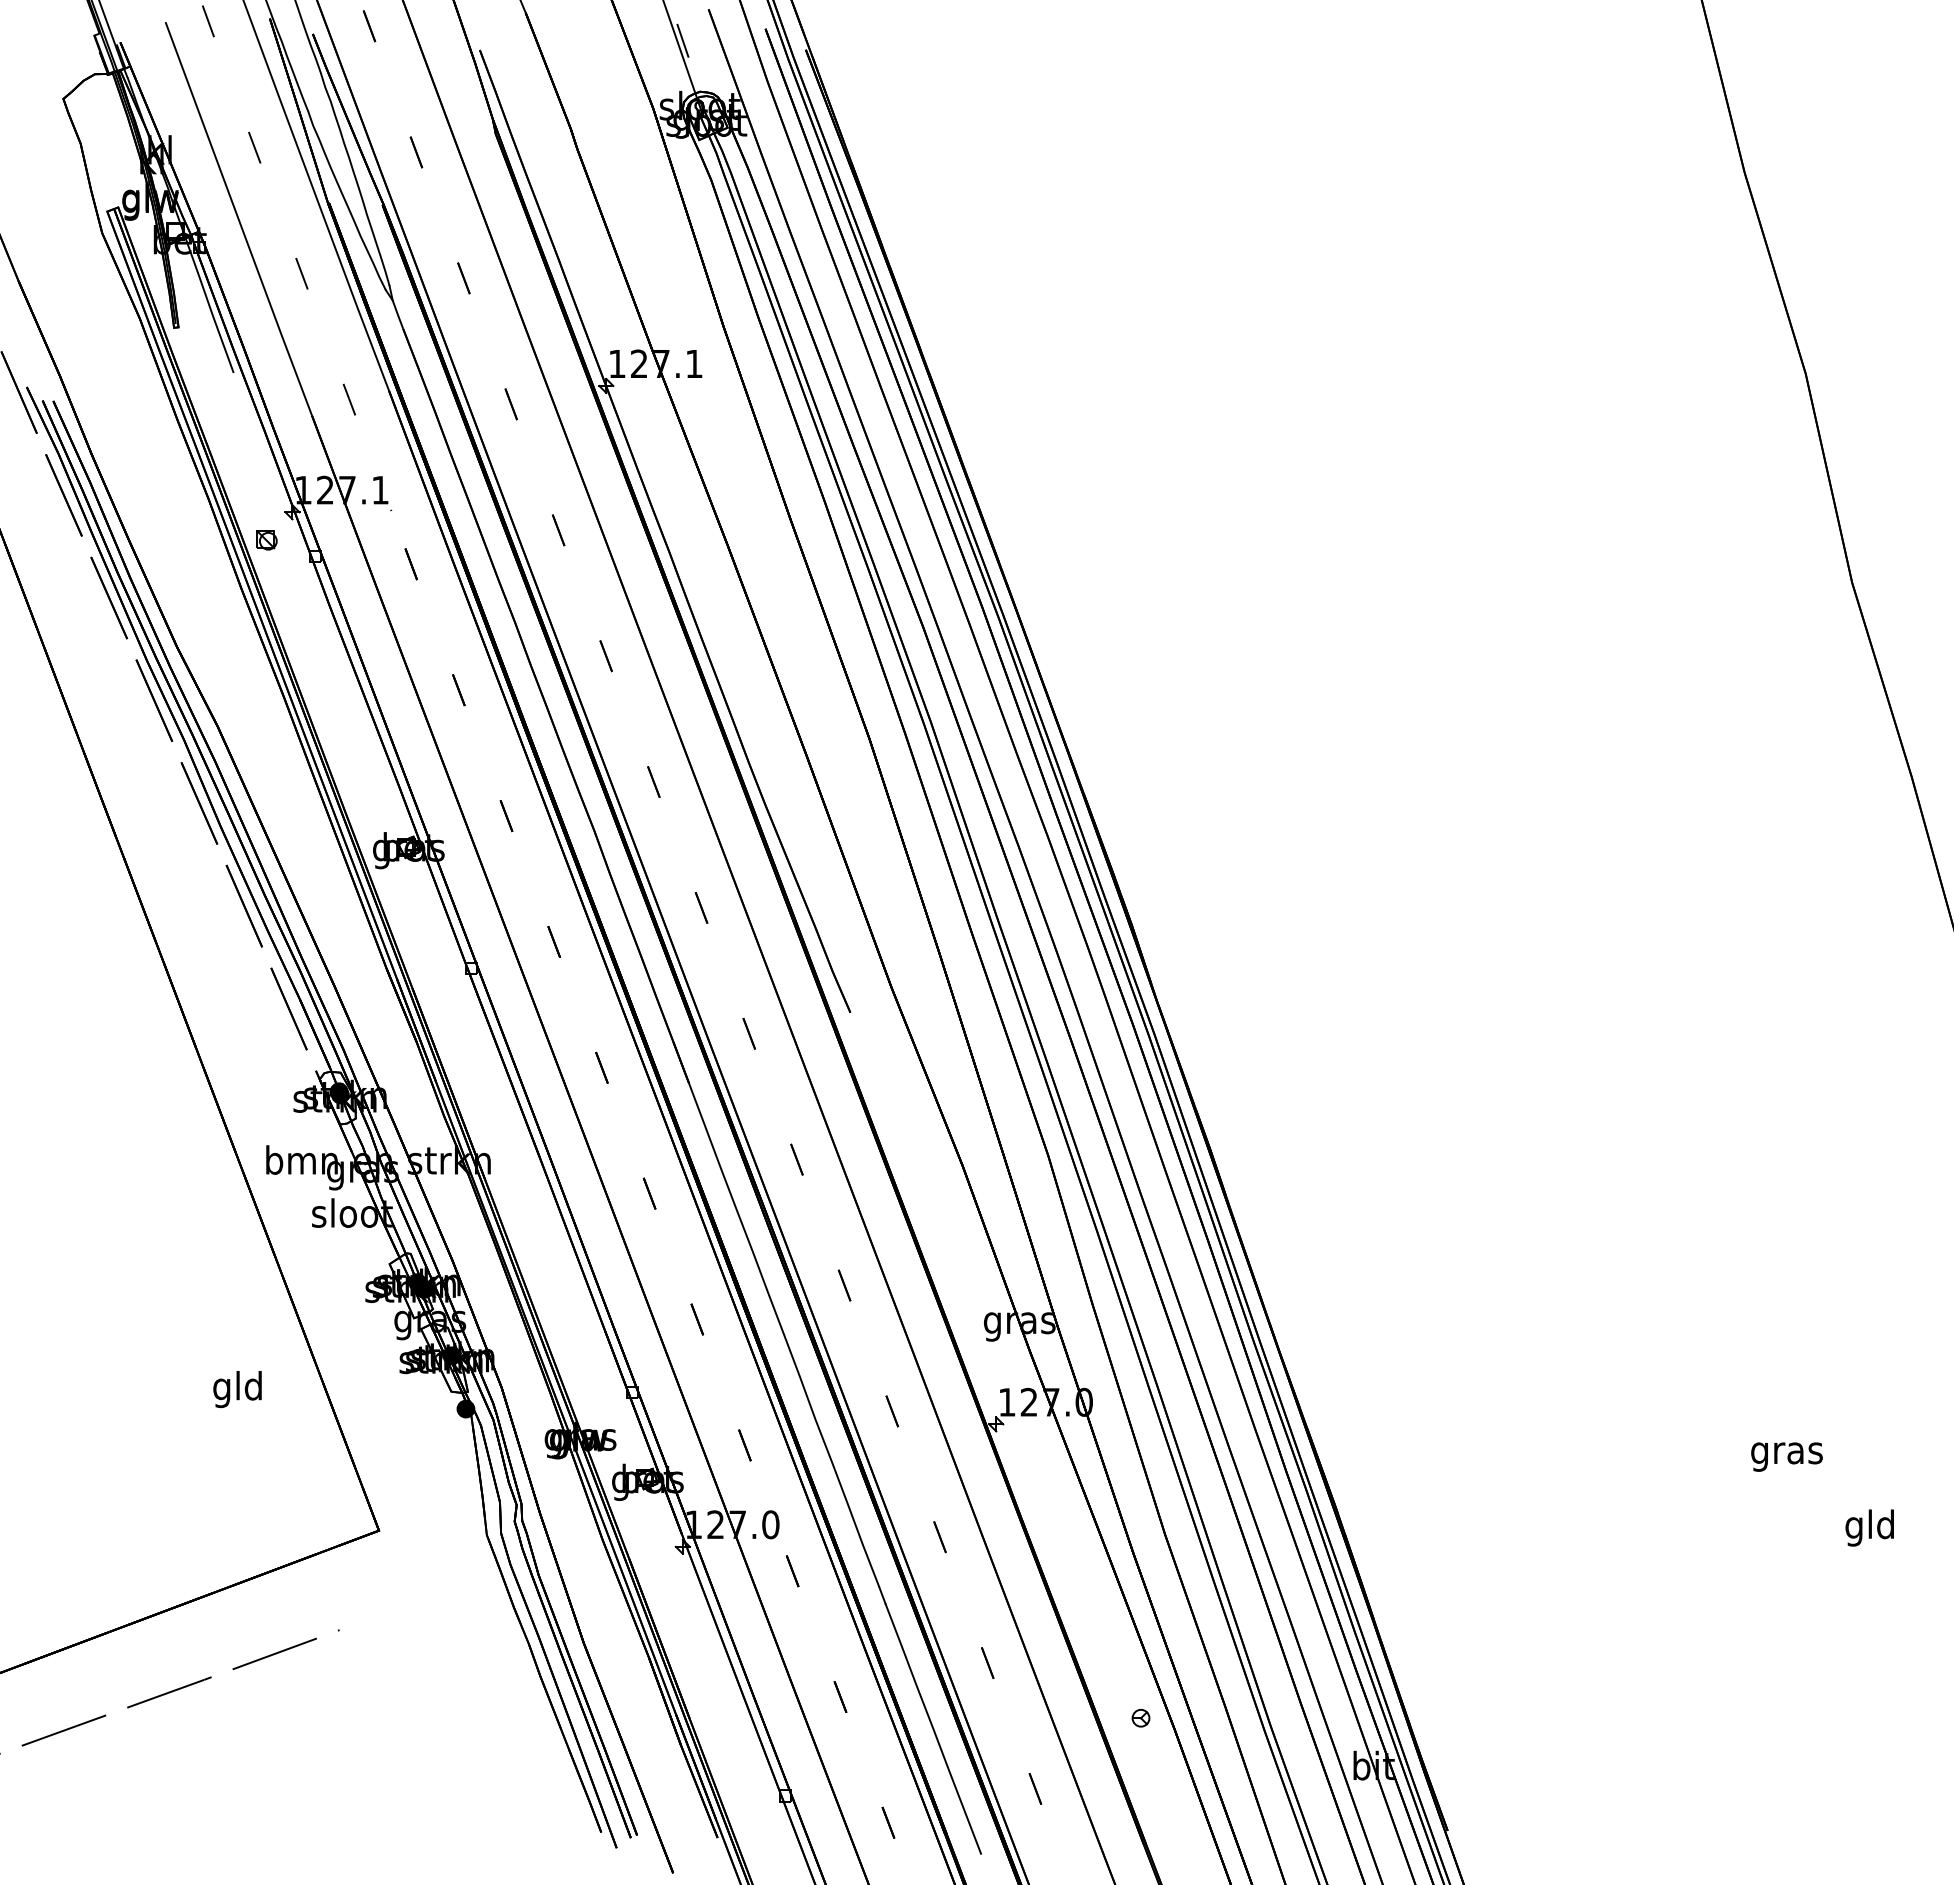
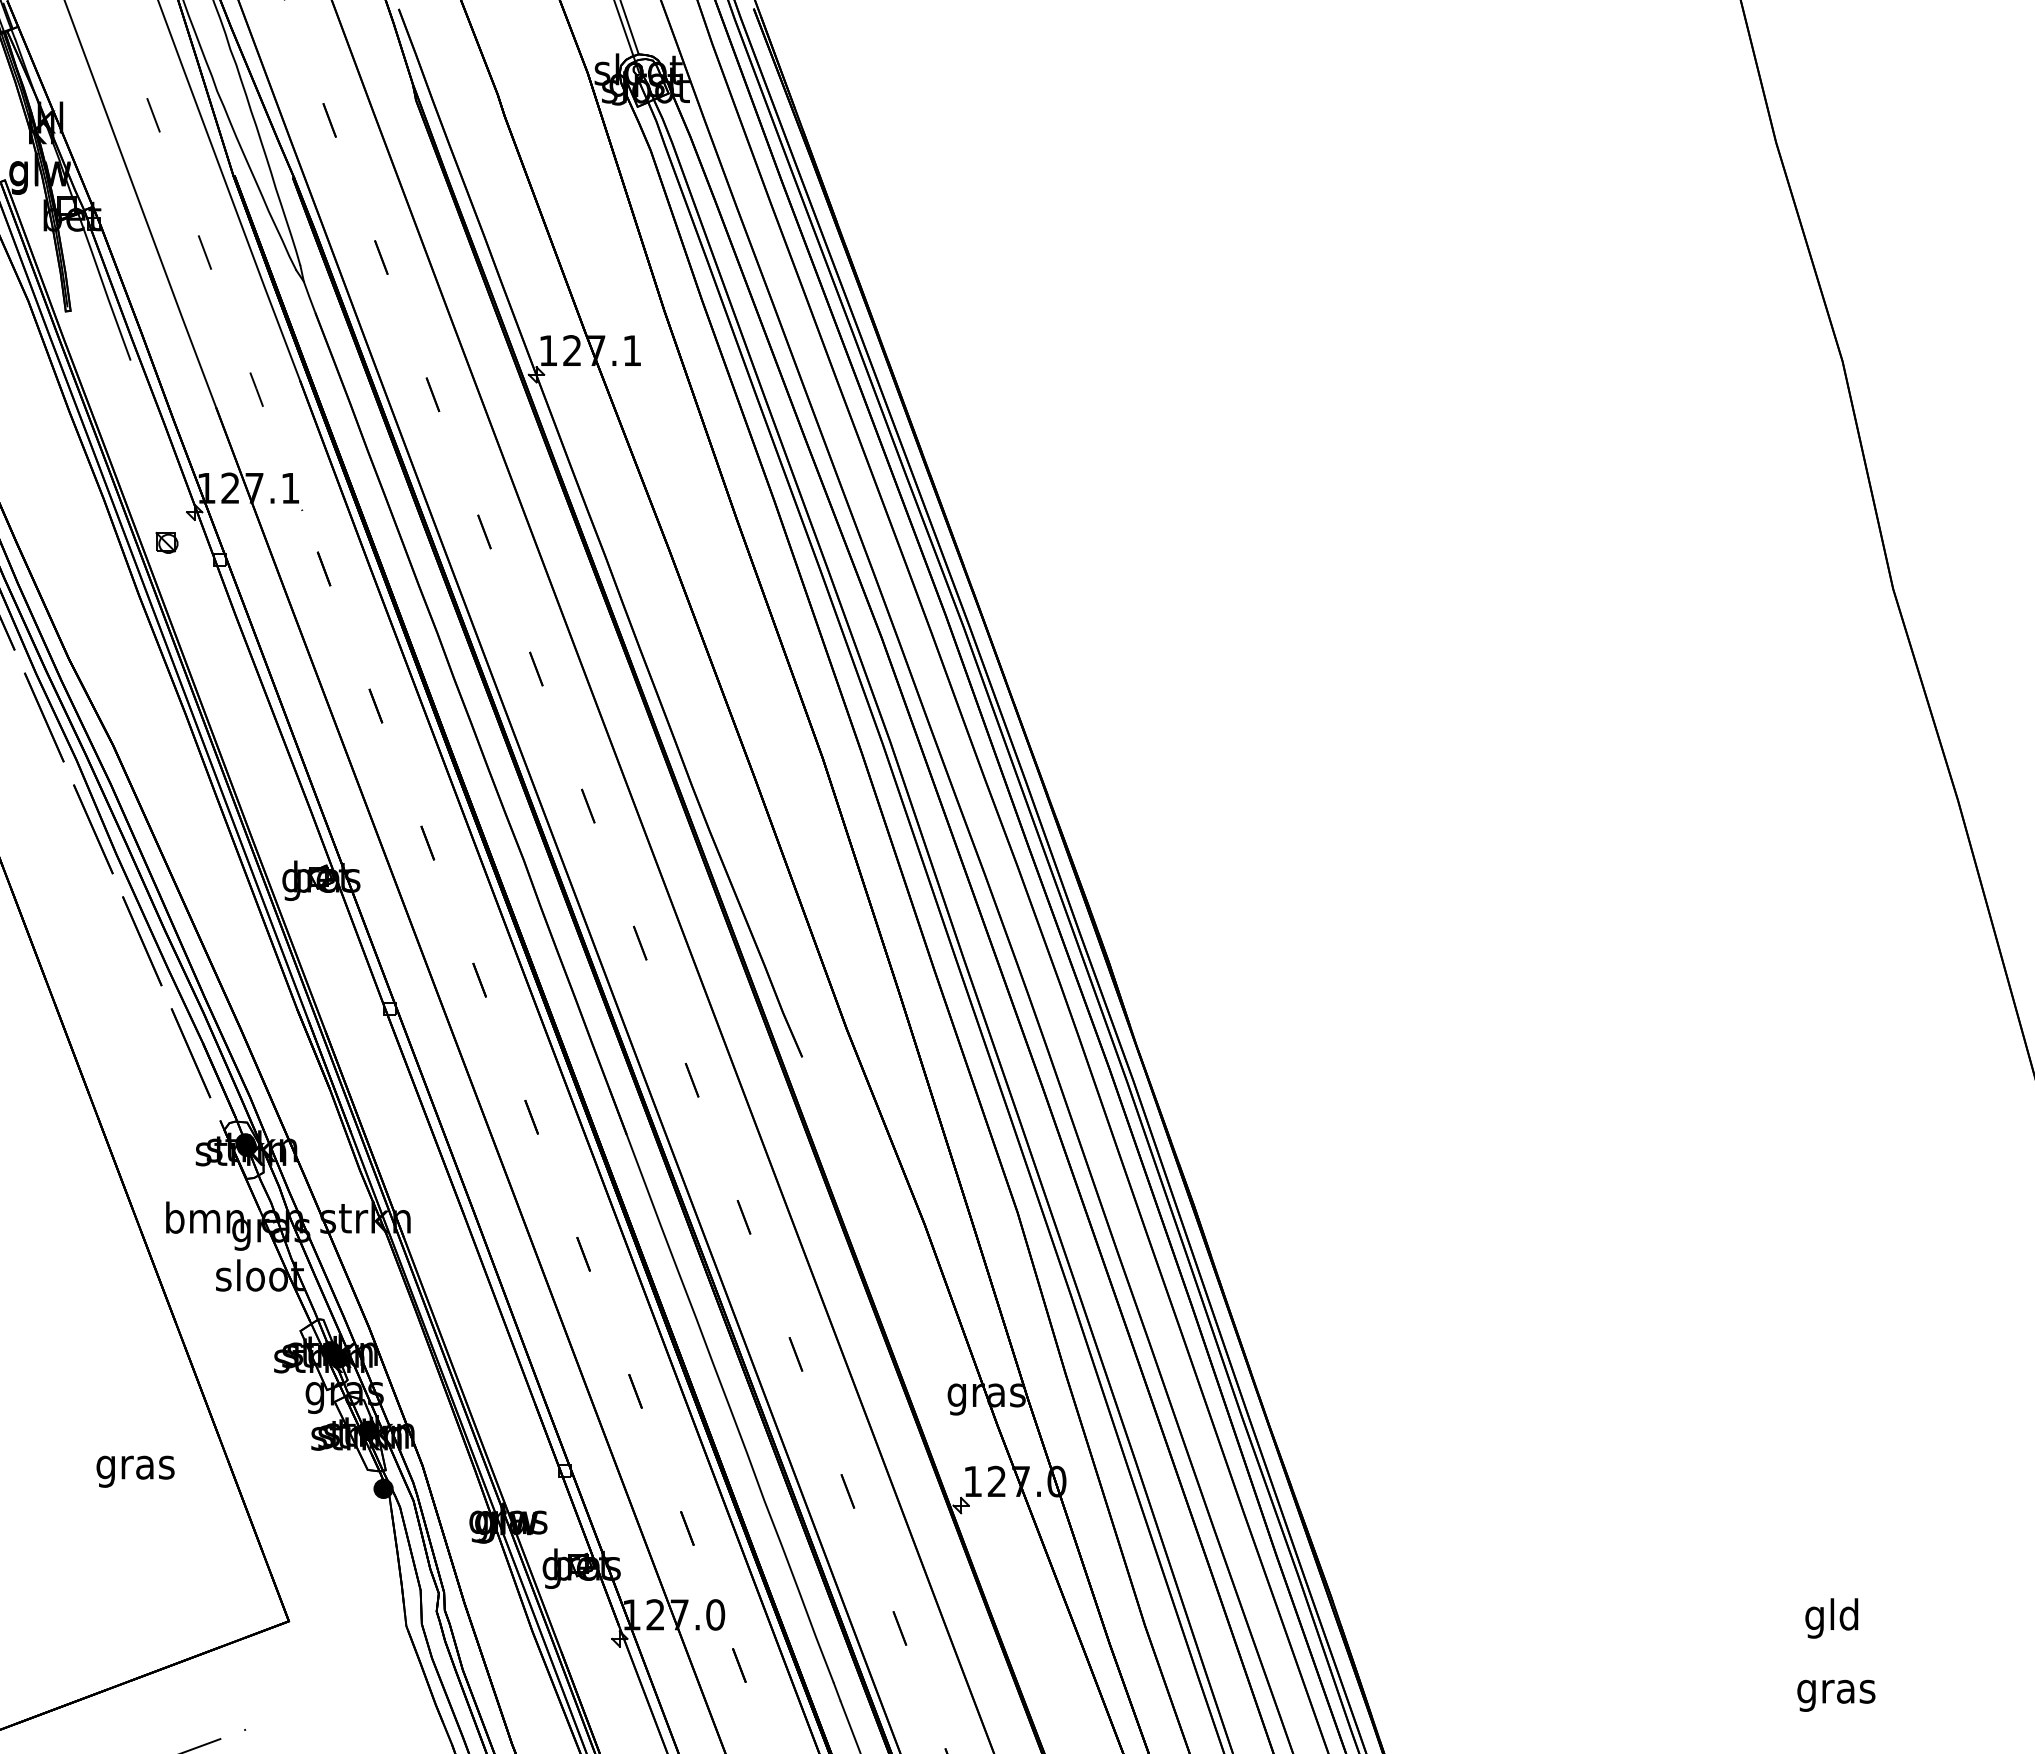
line: (694, 73) -> (632, 34), added
text: (238, 1389) -> (135, 1467), gld -> gras
text: (1786, 1456) -> (1835, 1695), moved
text: (1869, 1527) -> (1831, 1617), moved

